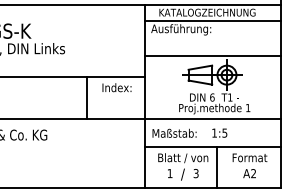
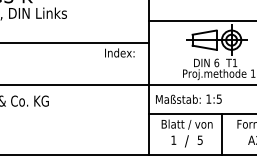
line: (86, 97) -> (88, 62), removed
text: (219, 132) -> (213, 98), moved
text: (196, 172) -> (200, 139), 3 -> 5

